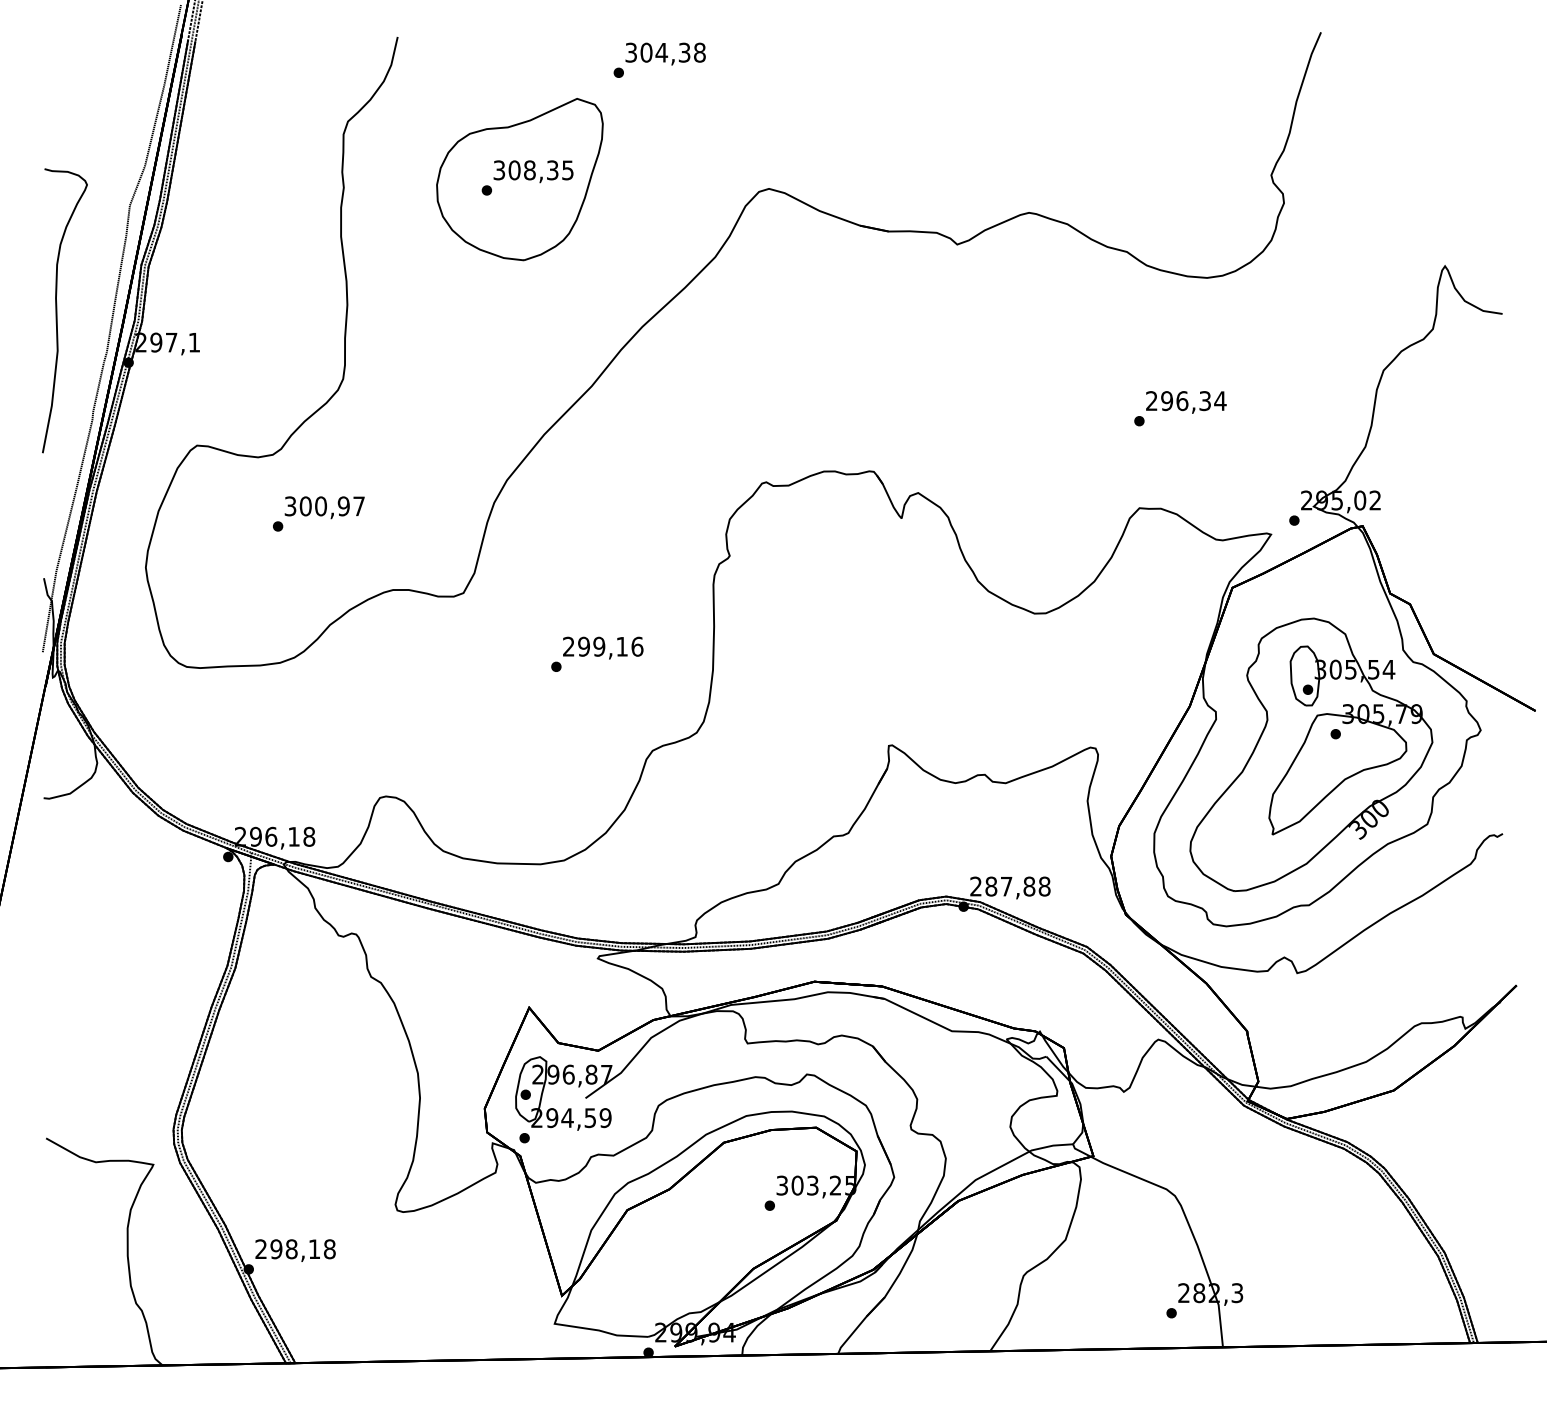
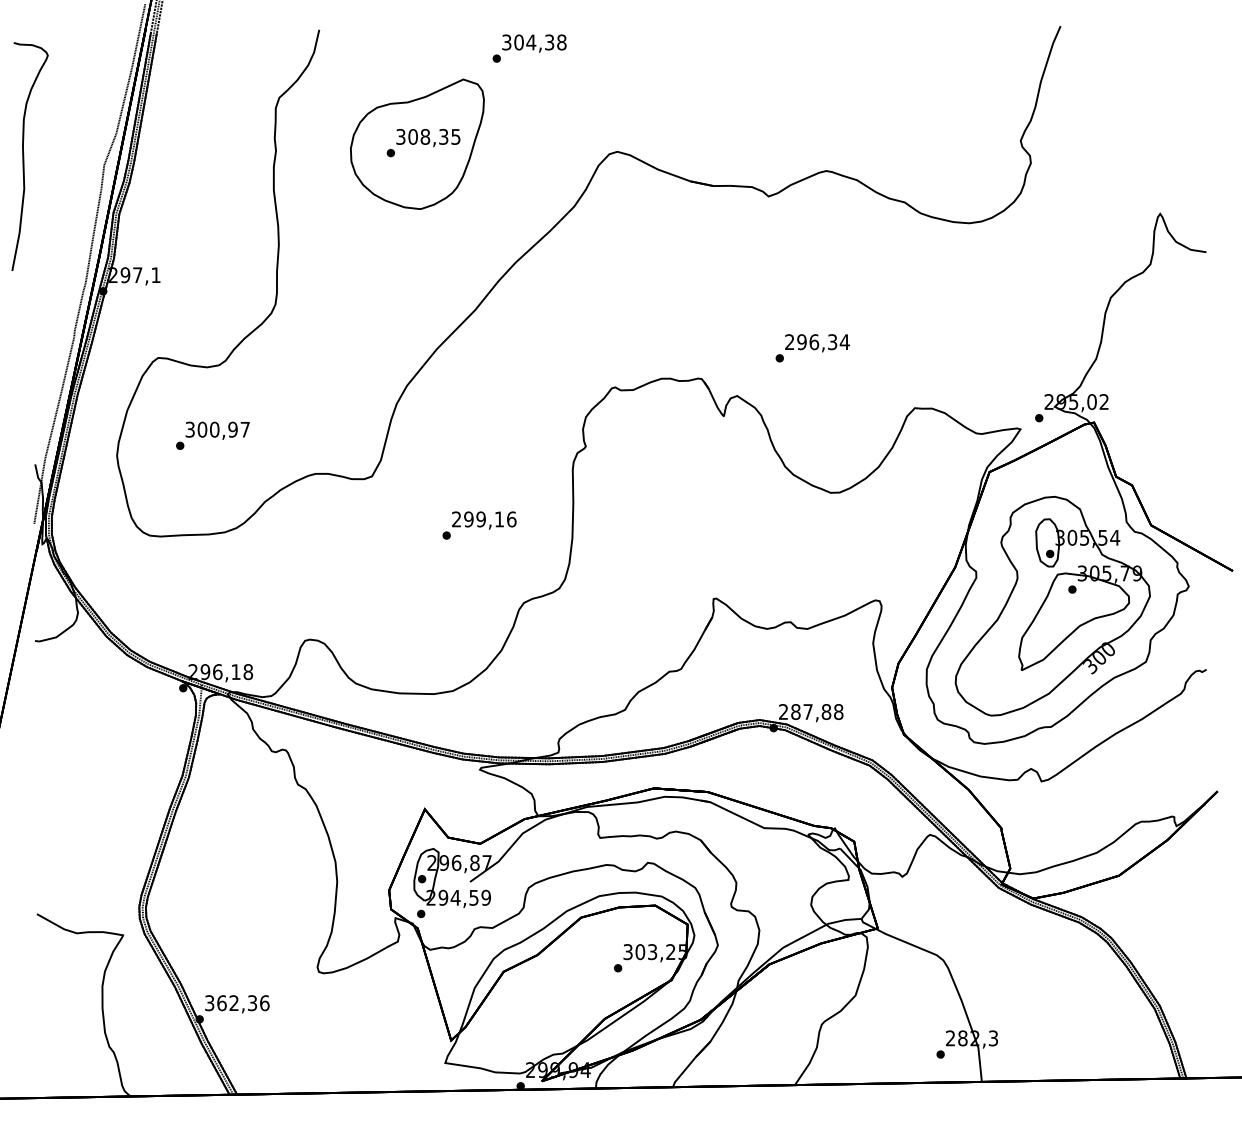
curve: (57, 310) -> (24, 156), moved
text: (1180, 408) -> (812, 348), moved
text: (318, 513) -> (212, 435), moved
text: (295, 1249) -> (237, 1003), 298,18 -> 362,36

